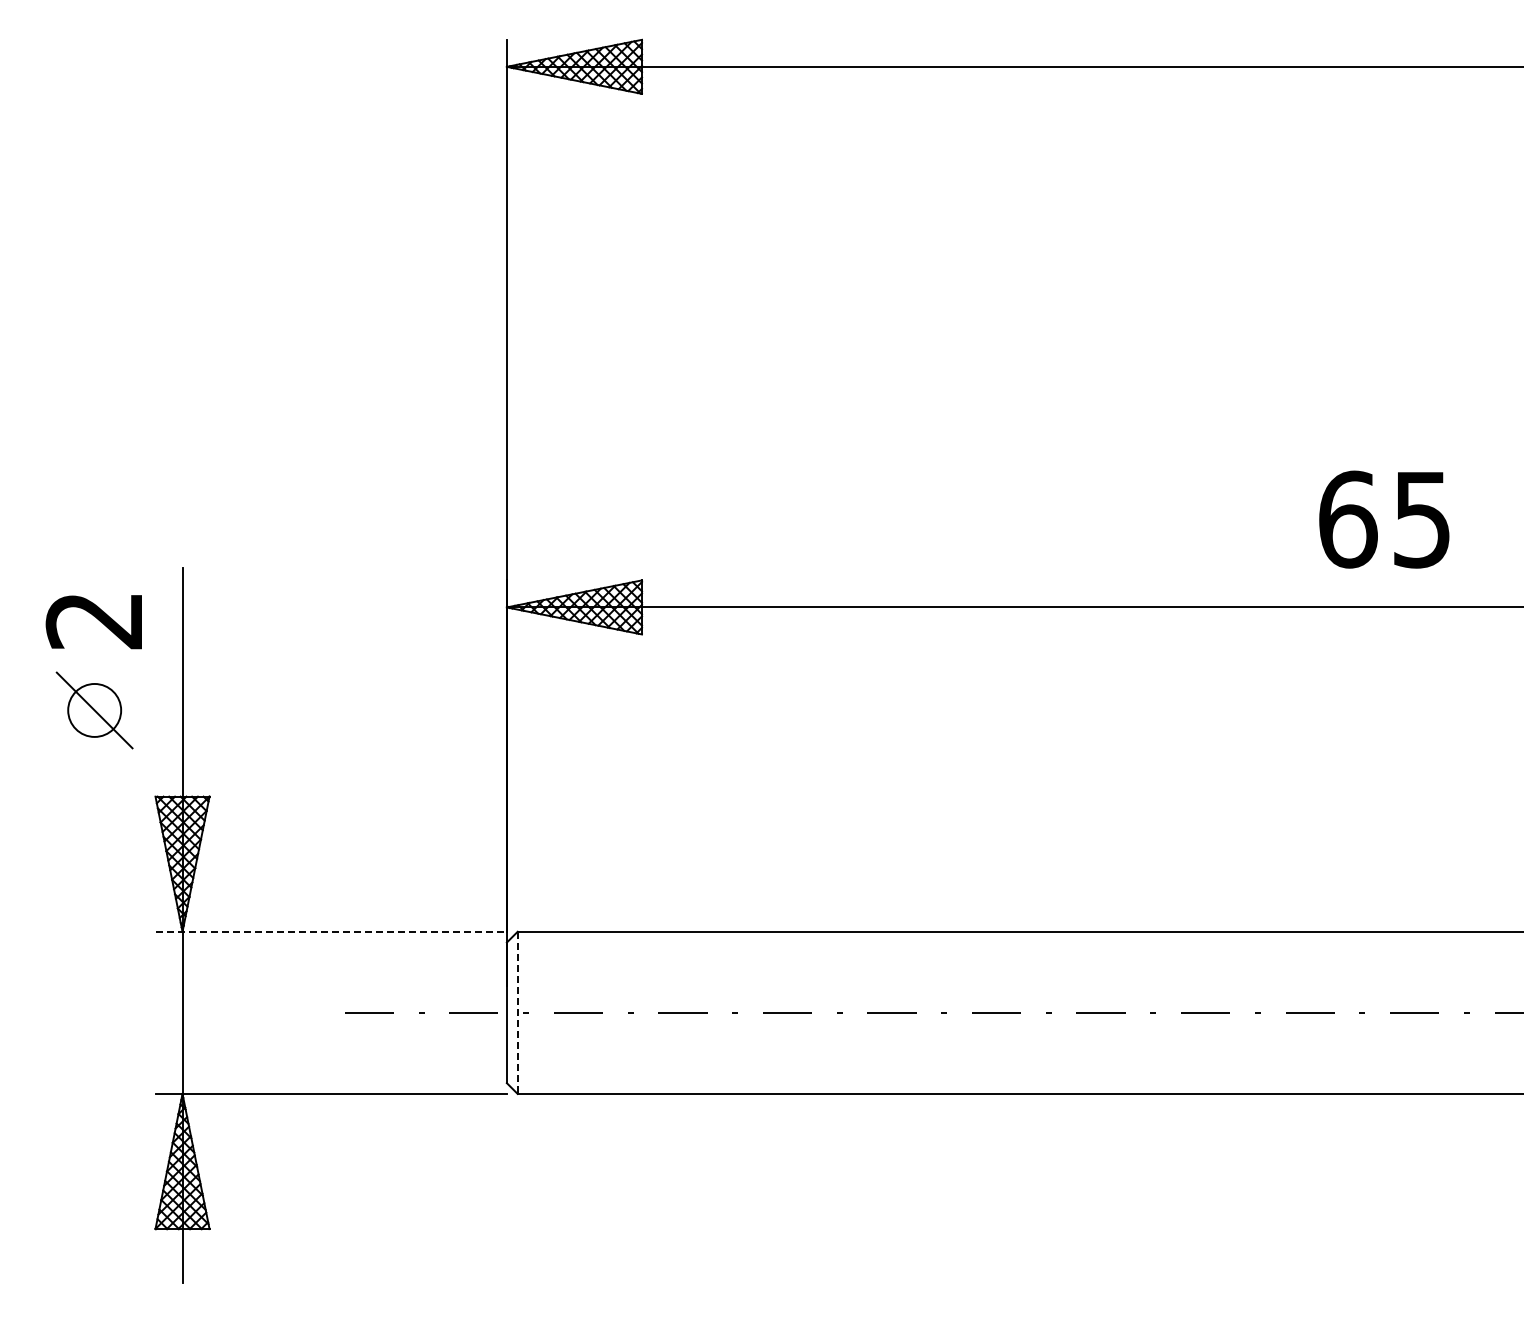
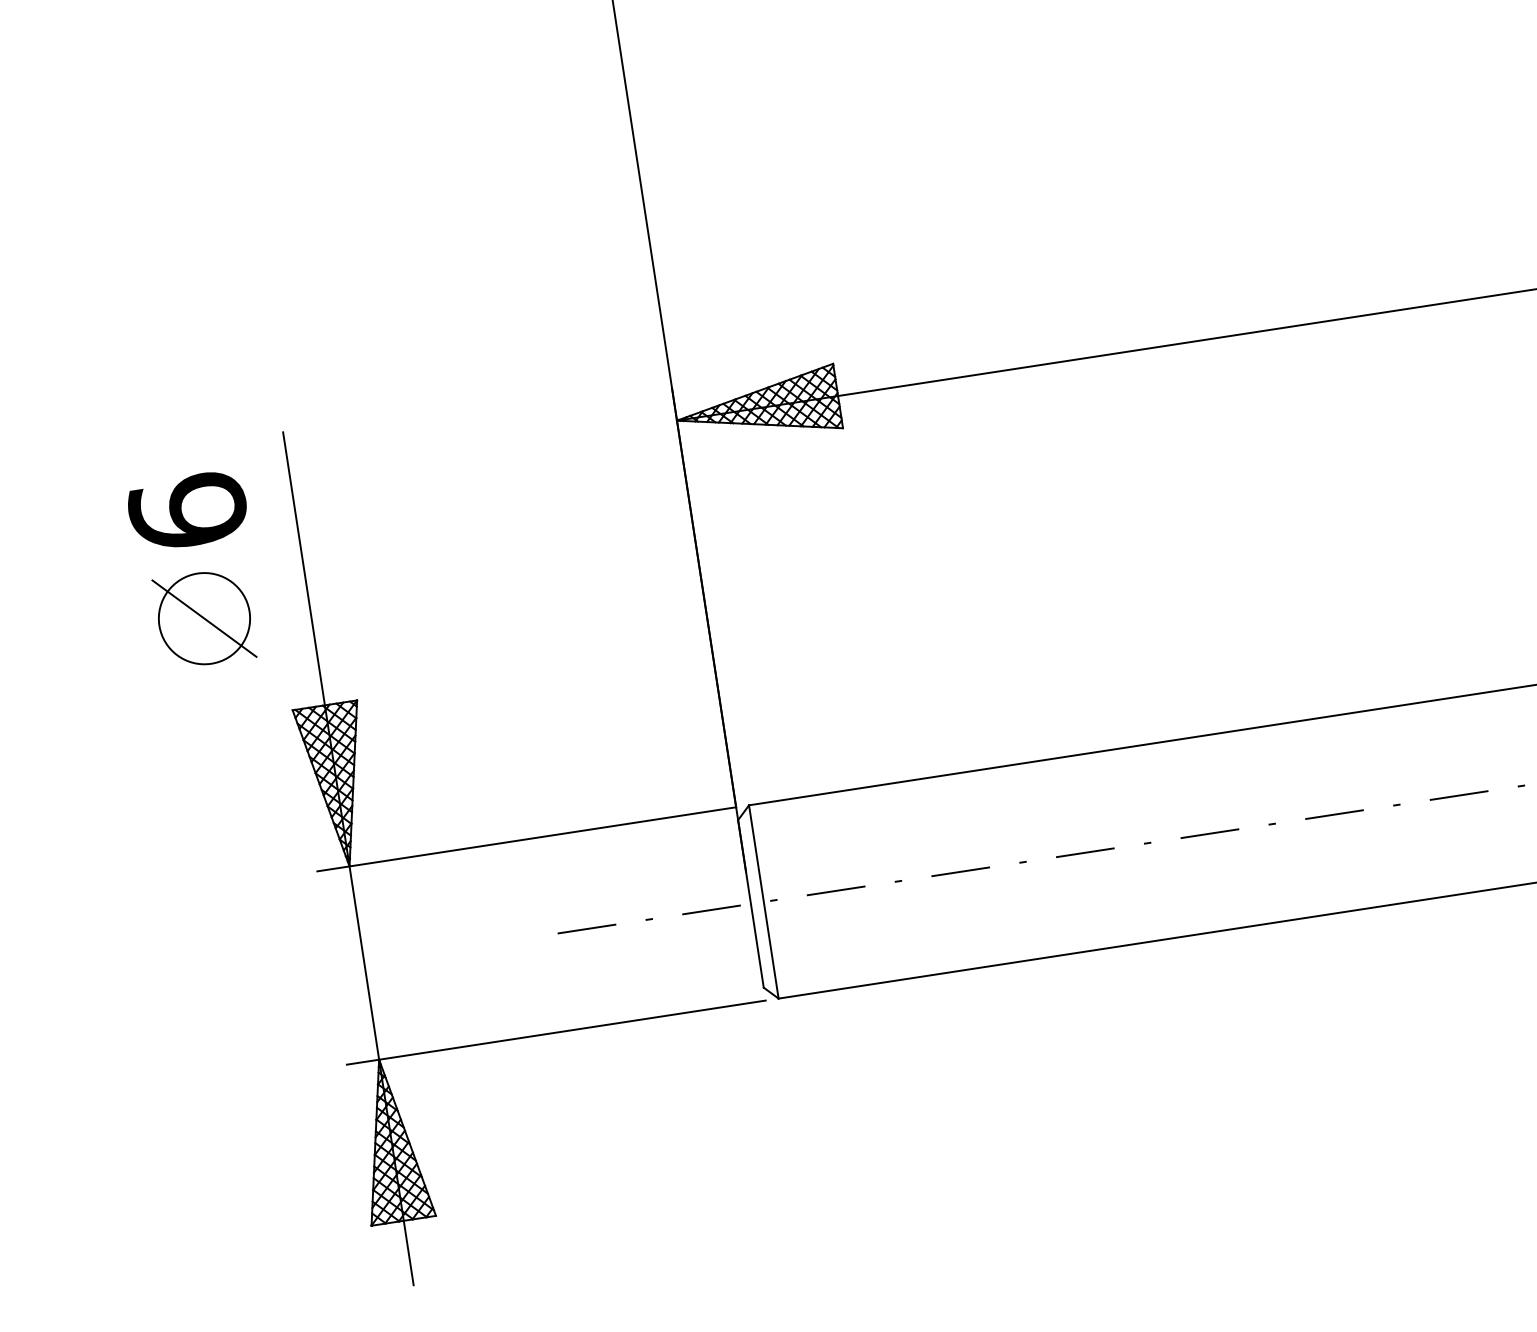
text: (94, 619) -> (187, 510), 2 -> 6
circle: (94, 710) -> (204, 618), size x1.43
line: (331, 931) -> (527, 838), dashed -> solid
line: (517, 1013) -> (763, 902), dashed -> solid

